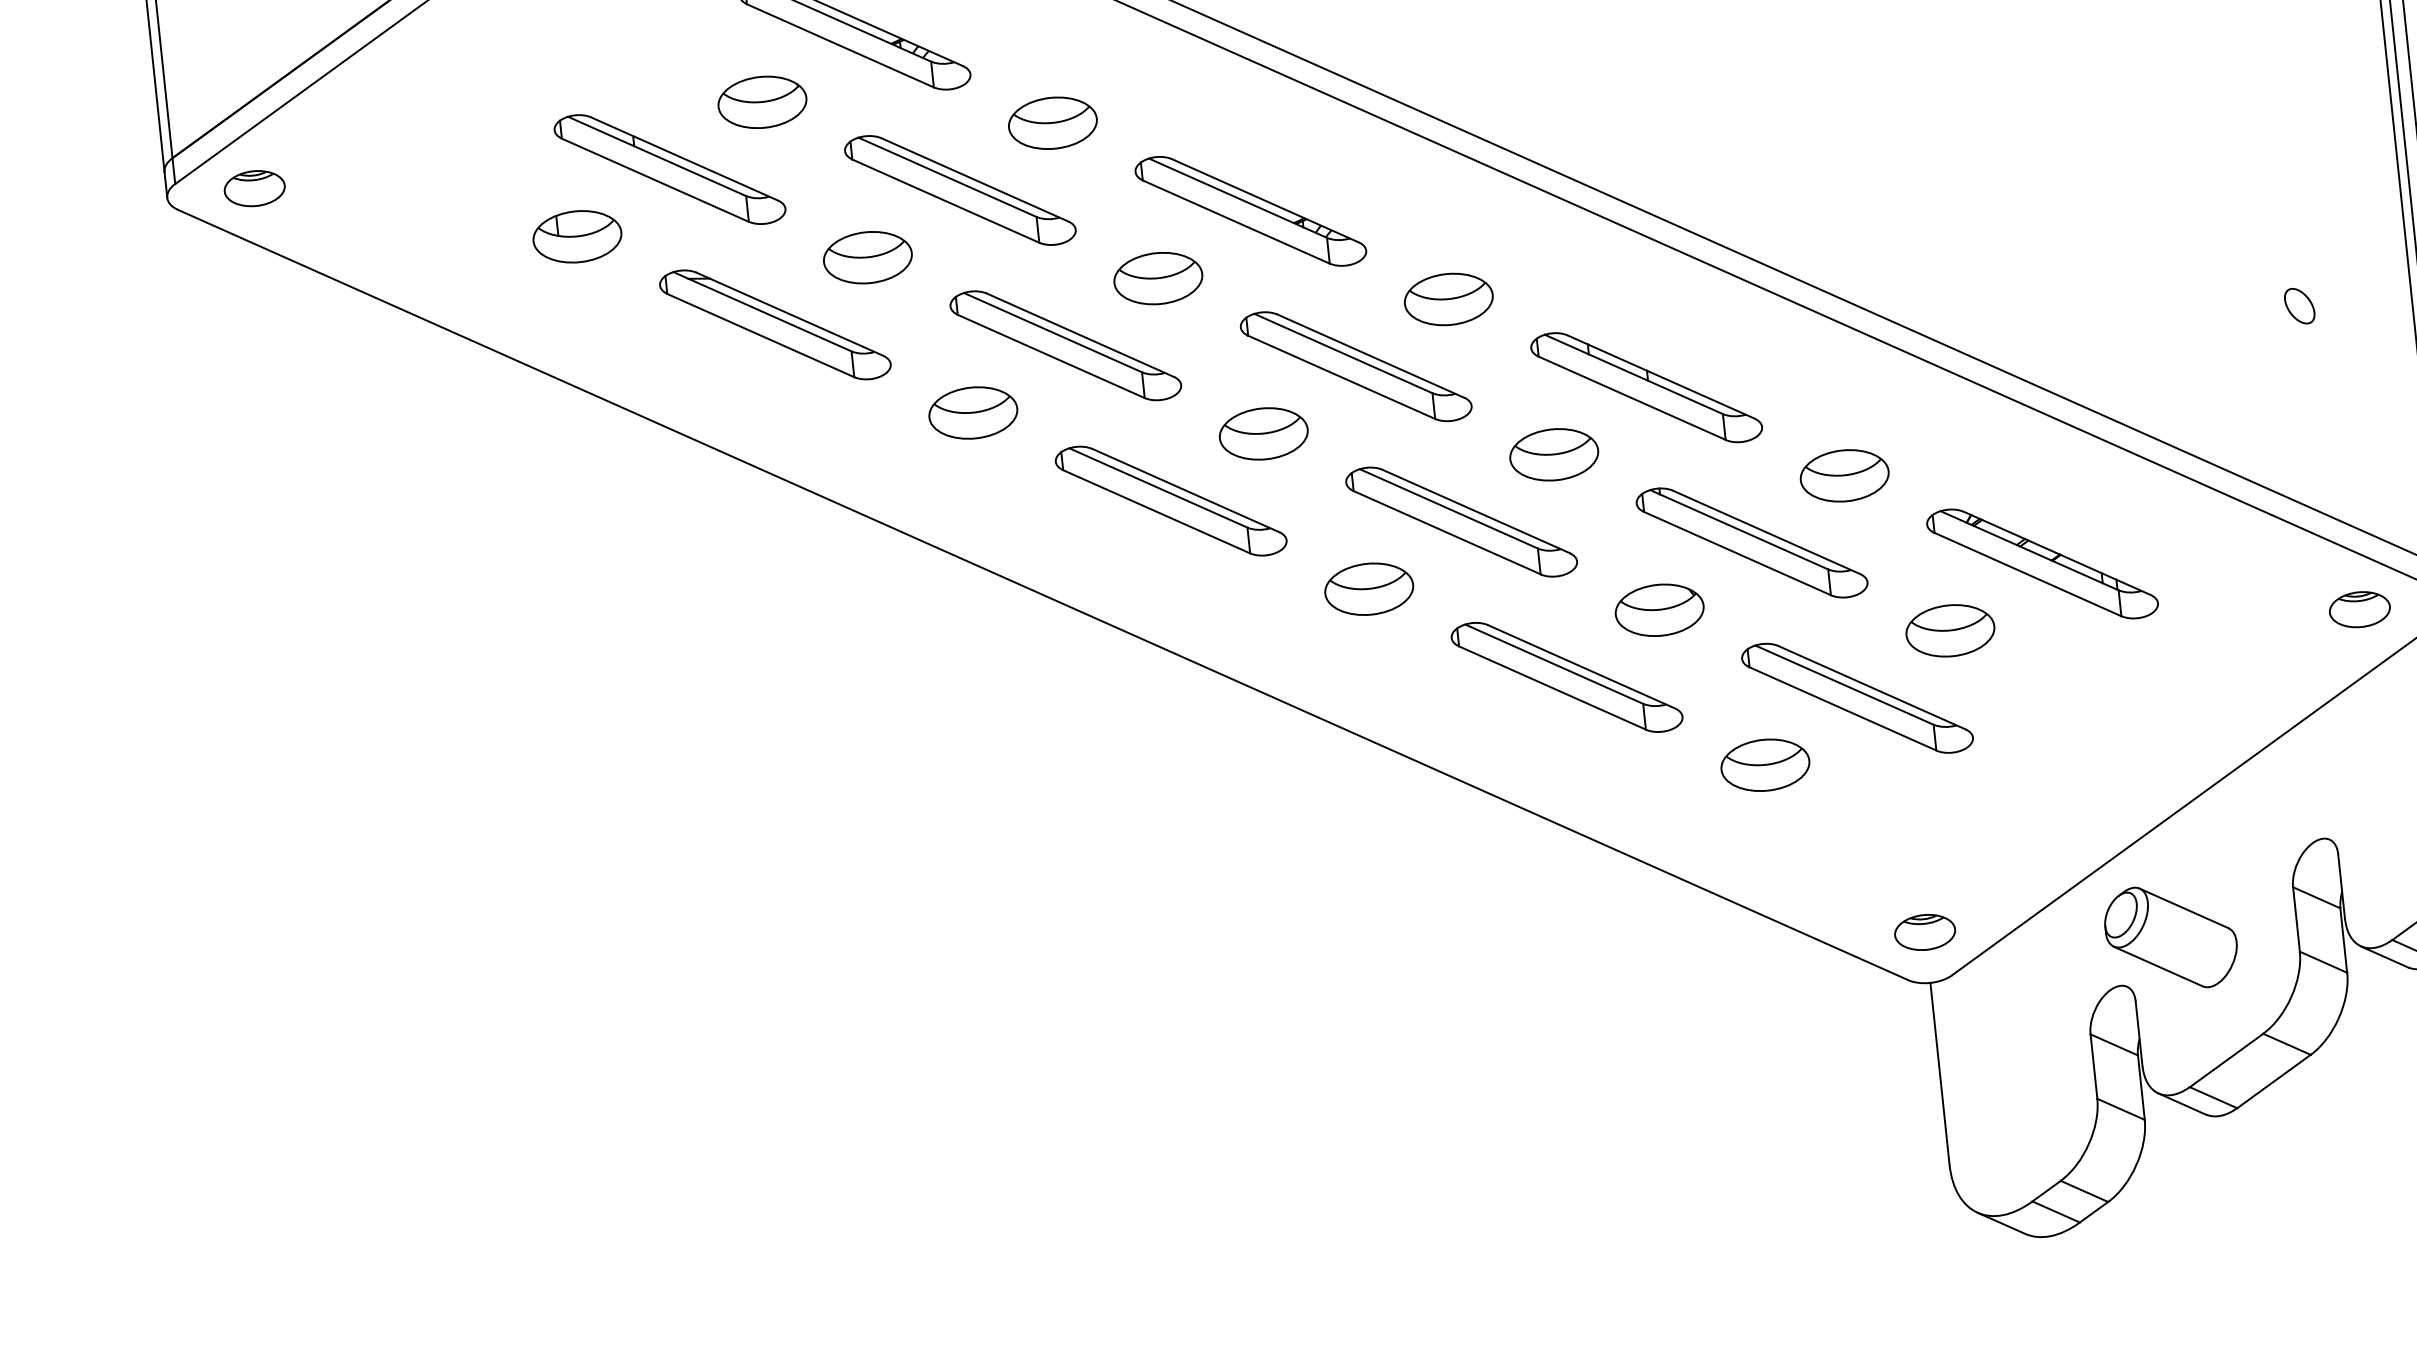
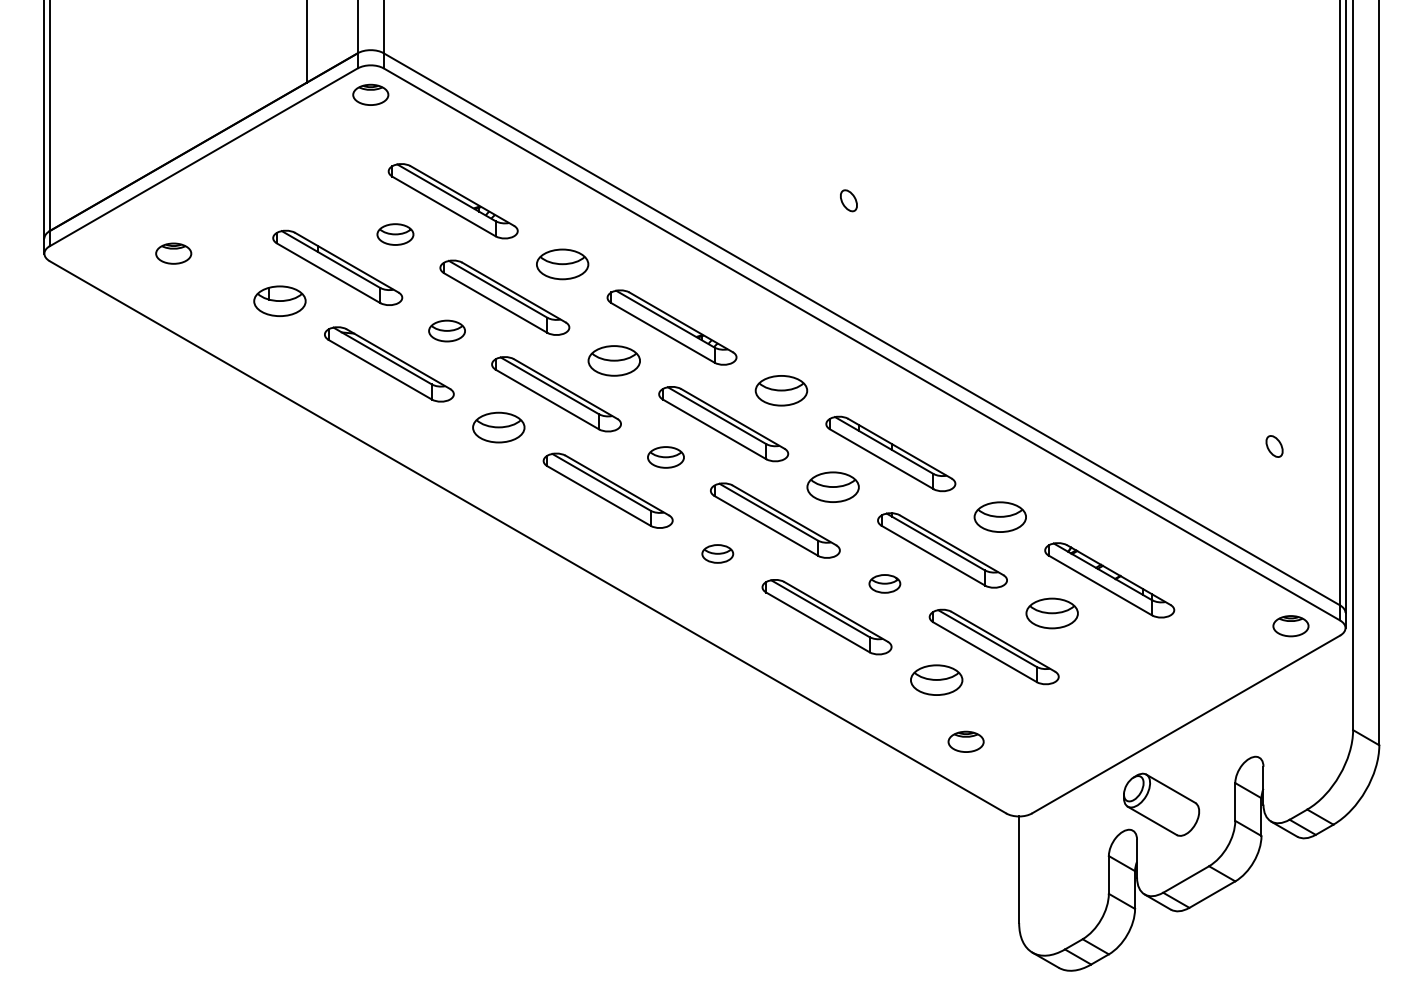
part: (762, 102) -> (395, 234), size x0.7
part: (254, 188) -> (173, 253), moved
part: (866, 256) -> (446, 330), size x0.7
part: (1262, 434) -> (665, 457), size x0.7
part: (1368, 588) -> (717, 553), size x0.6
part: (1659, 609) -> (884, 583), size x0.6
part: (1923, 931) -> (965, 741), moved

